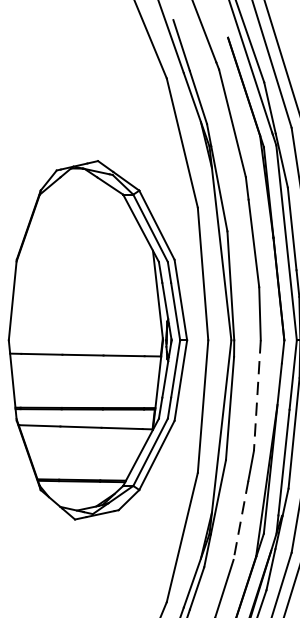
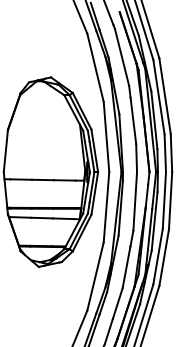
line: (257, 395) -> (135, 201), dashed -> solid
line: (240, 520) -> (126, 267), dashed -> solid

